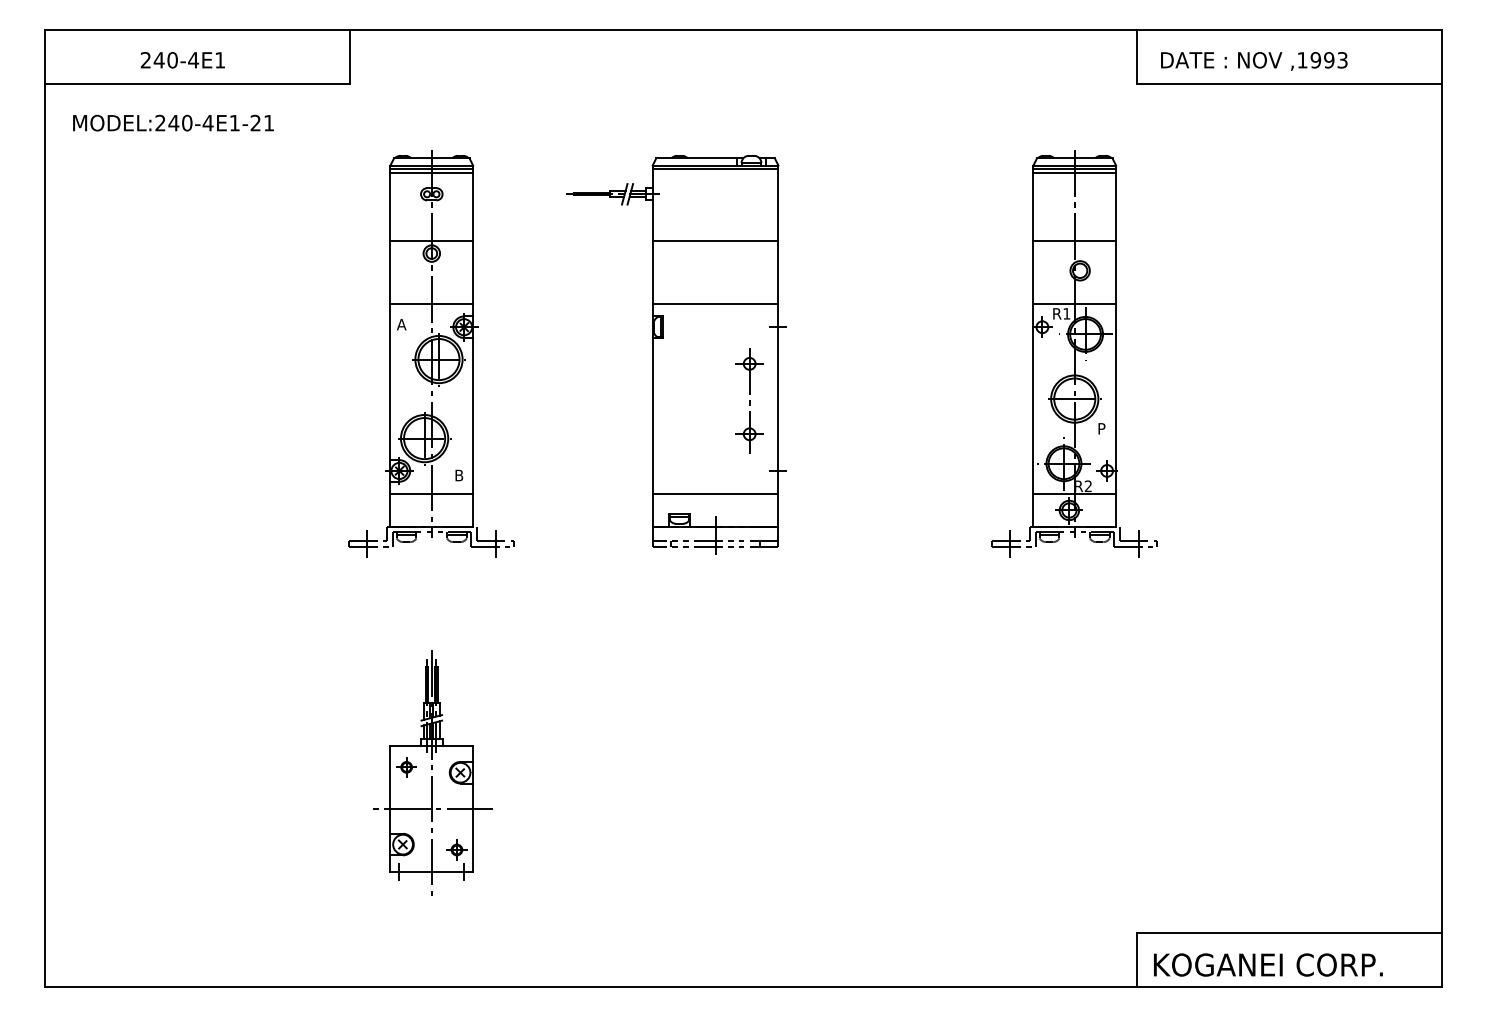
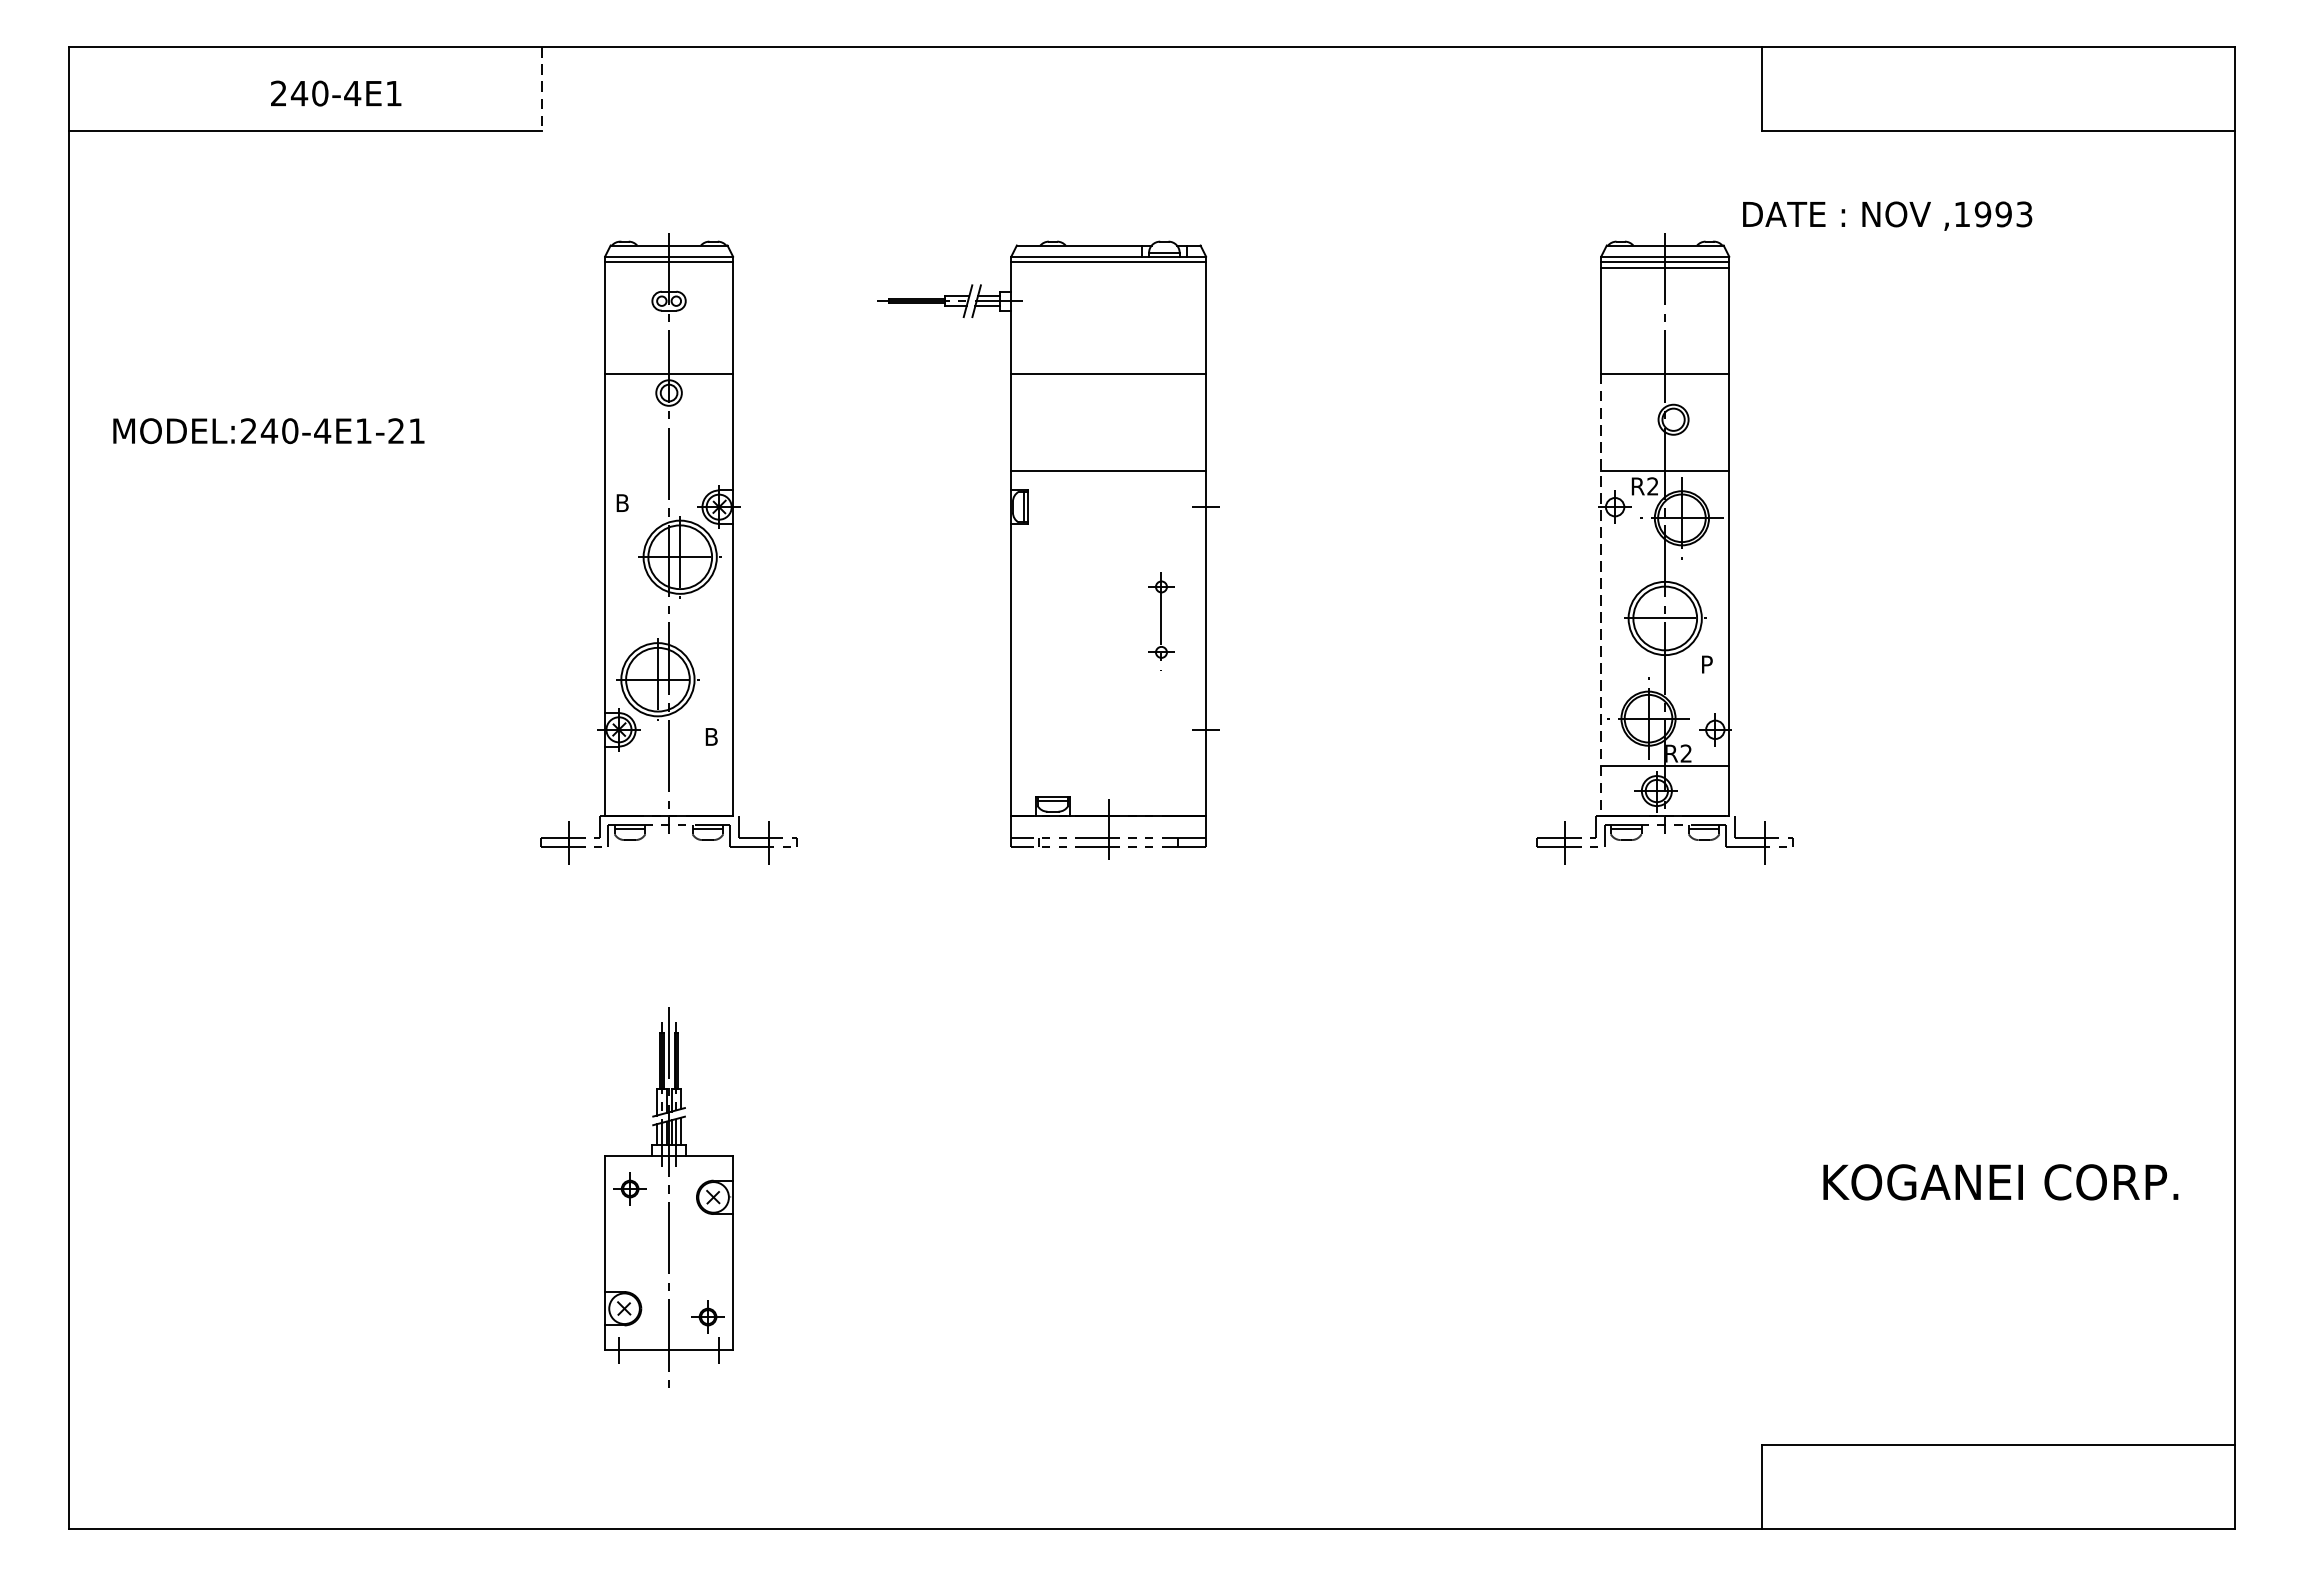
line: (349, 57) -> (541, 89), solid -> dashed
text: (182, 60) -> (335, 93), moved
text: (1254, 61) -> (1887, 216), moved
text: (173, 122) -> (268, 430), moved
line: (431, 172) -> (668, 267), removed
line: (431, 303) -> (668, 470), removed
text: (1066, 313) -> (1652, 485), R1 -> R2
text: (401, 324) -> (622, 502), A -> B
line: (1033, 383) -> (1601, 594), solid -> dashed
part: (749, 400) -> (1161, 620), size x0.6
line: (431, 494) -> (668, 766), removed
line: (715, 494) -> (1108, 766), removed
line: (432, 808) -> (670, 1252), removed
text: (1268, 964) -> (2001, 1181), moved

